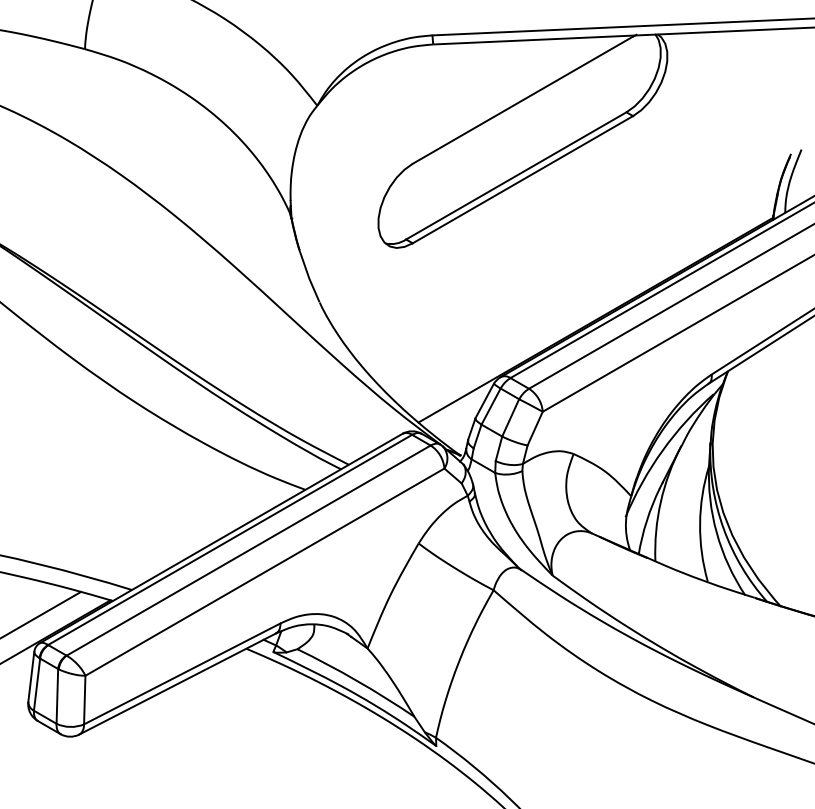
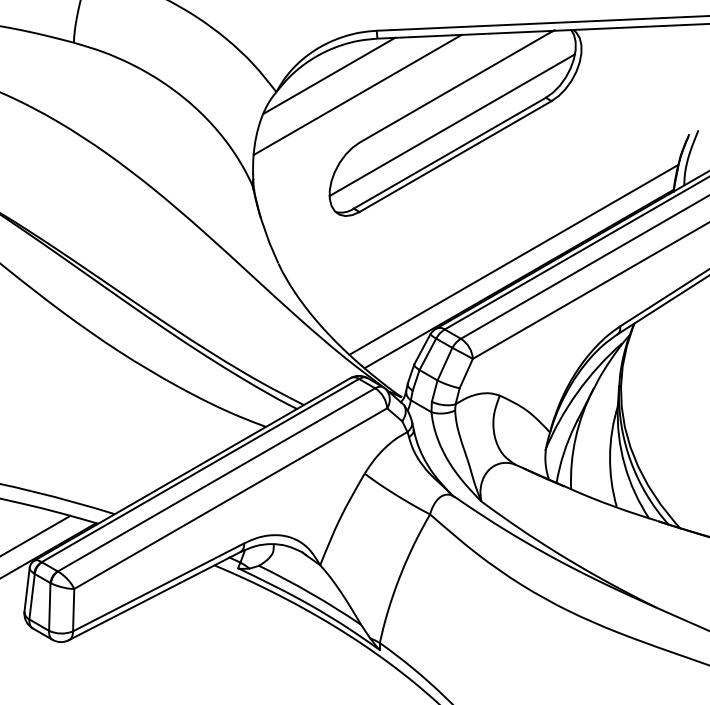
line: (377, 86) -> (328, 75), added
line: (410, 108) -> (357, 94), added
line: (518, 143) -> (451, 124), added
line: (589, 298) -> (513, 260), added

